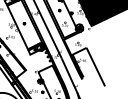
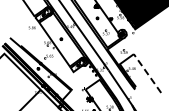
line: (95, 67) -> (147, 73), solid -> dashed

